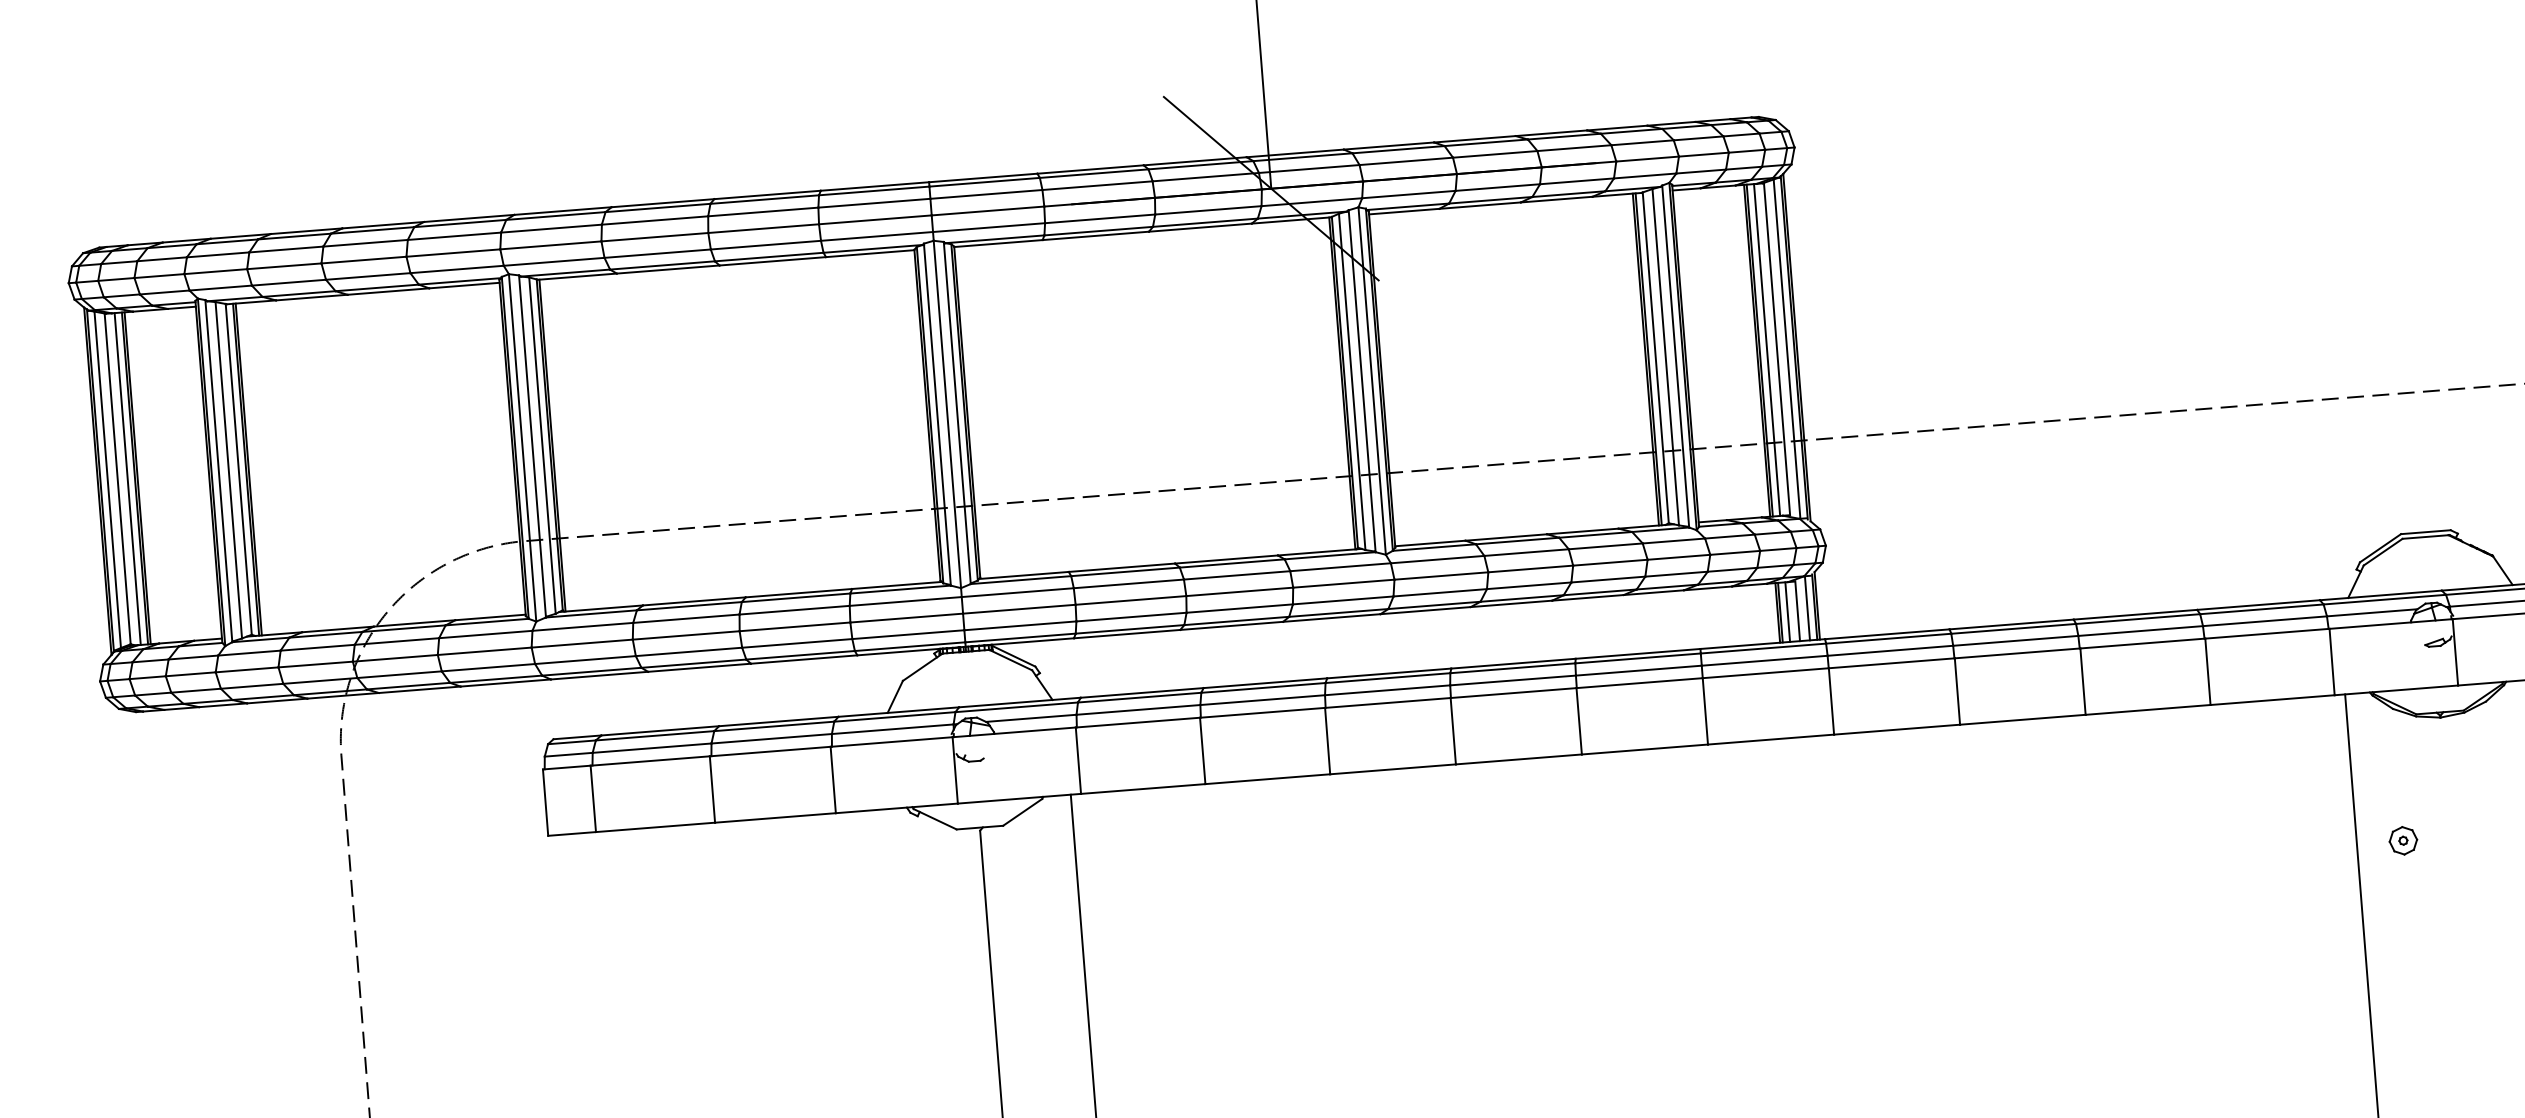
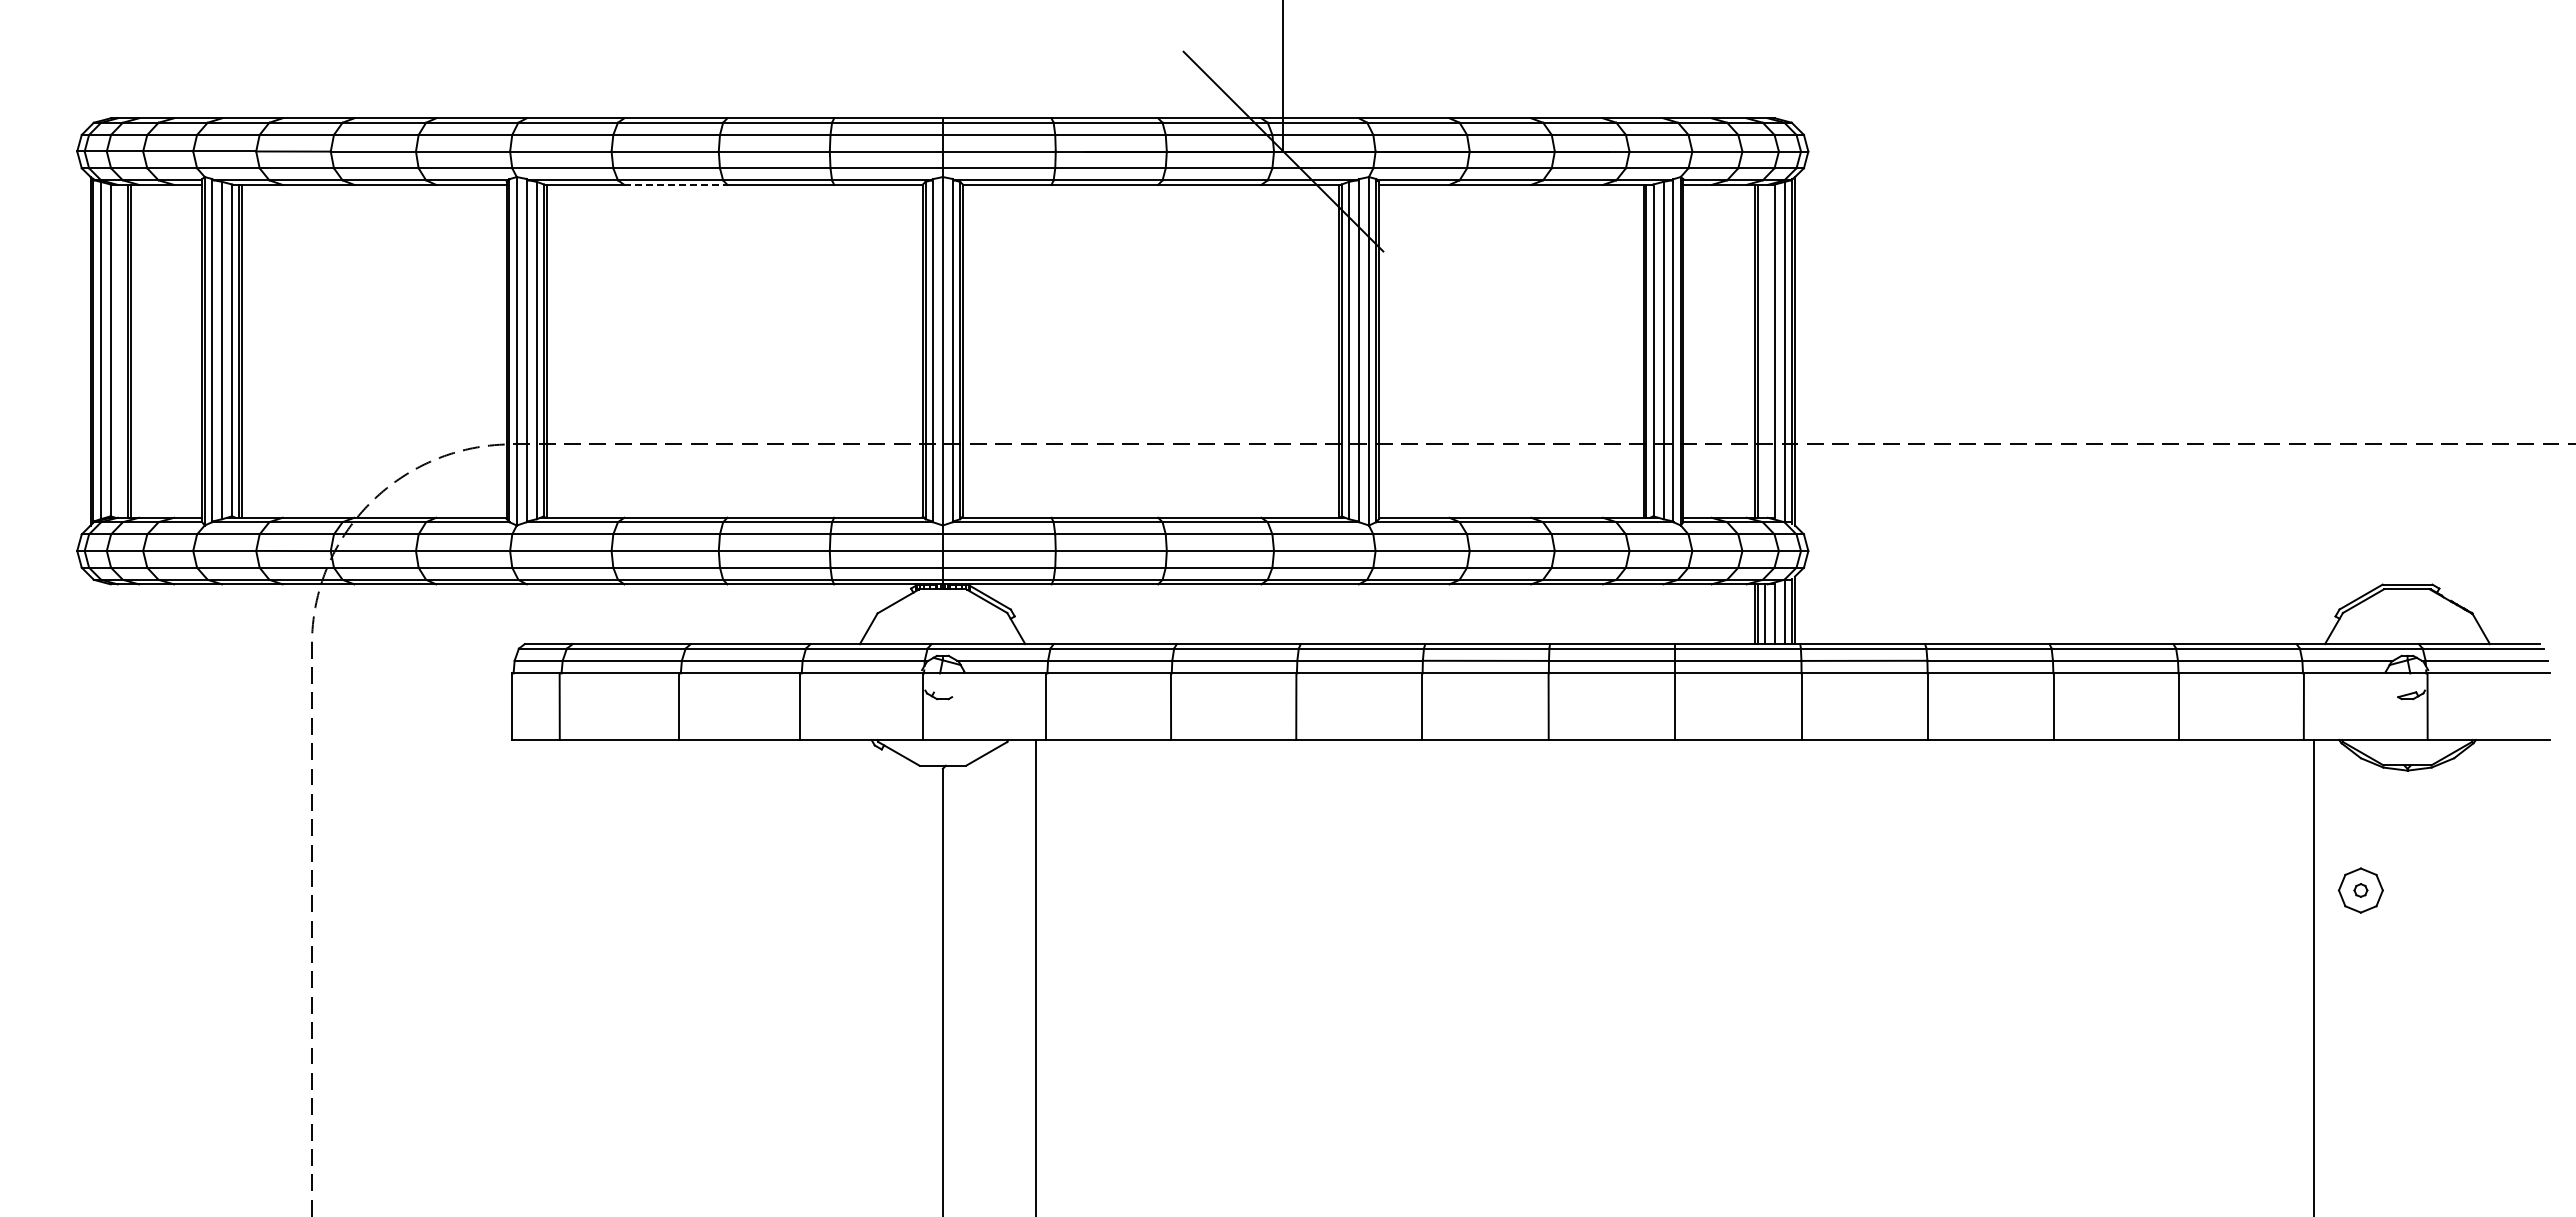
line: (667, 269) -> (675, 184), solid -> dashed
line: (1767, 349) -> (1765, 350), removed
line: (127, 478) -> (120, 350), removed
part: (2402, 840) -> (2360, 890), size x1.6

